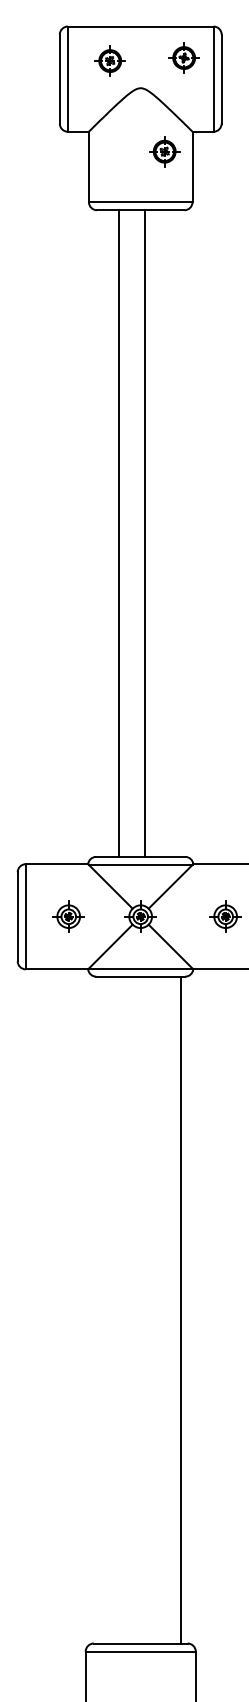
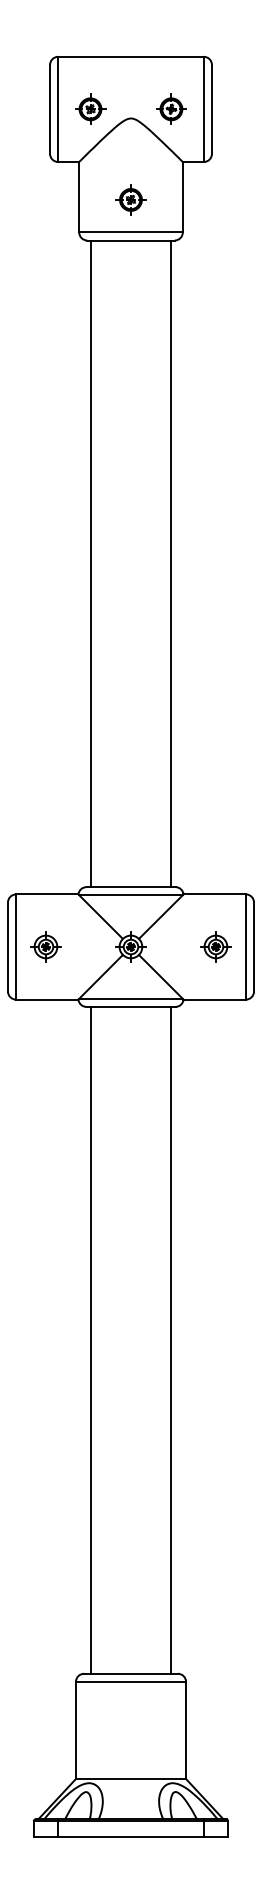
part: (184, 57) -> (171, 108), moved
part: (110, 60) -> (90, 108), moved
part: (164, 151) -> (130, 199), moved
line: (119, 533) -> (90, 563), moved
line: (145, 533) -> (171, 563), moved
part: (68, 916) -> (45, 946), moved
line: (100, 1309) -> (90, 1339), added

